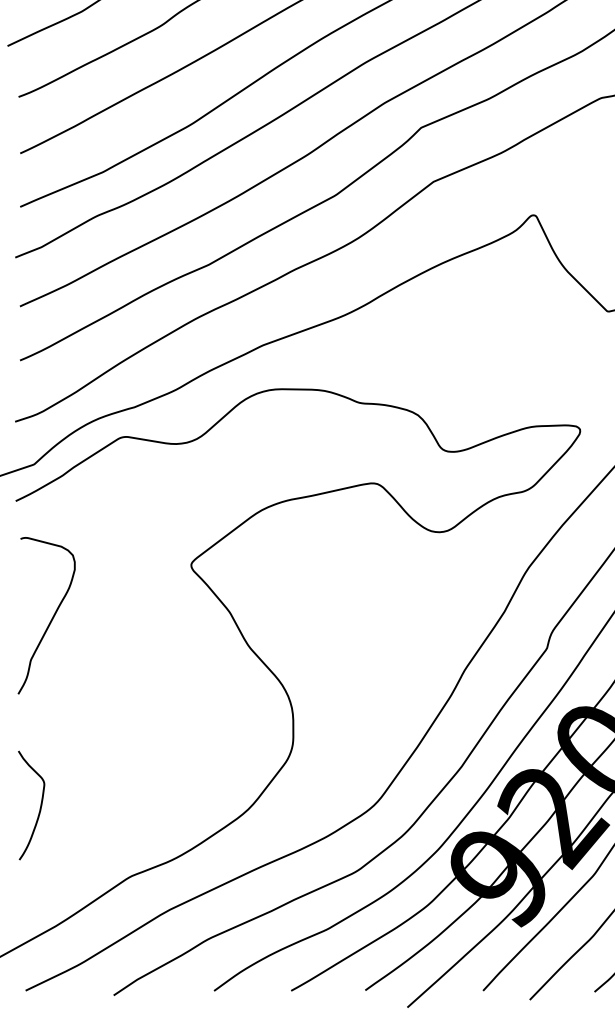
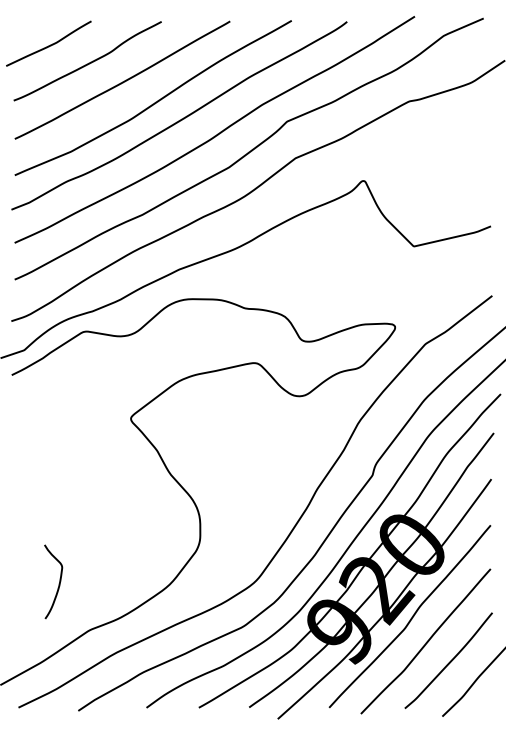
curve: (52, 616) -> (36, 453), removed
curve: (38, 807) -> (58, 583), moved

